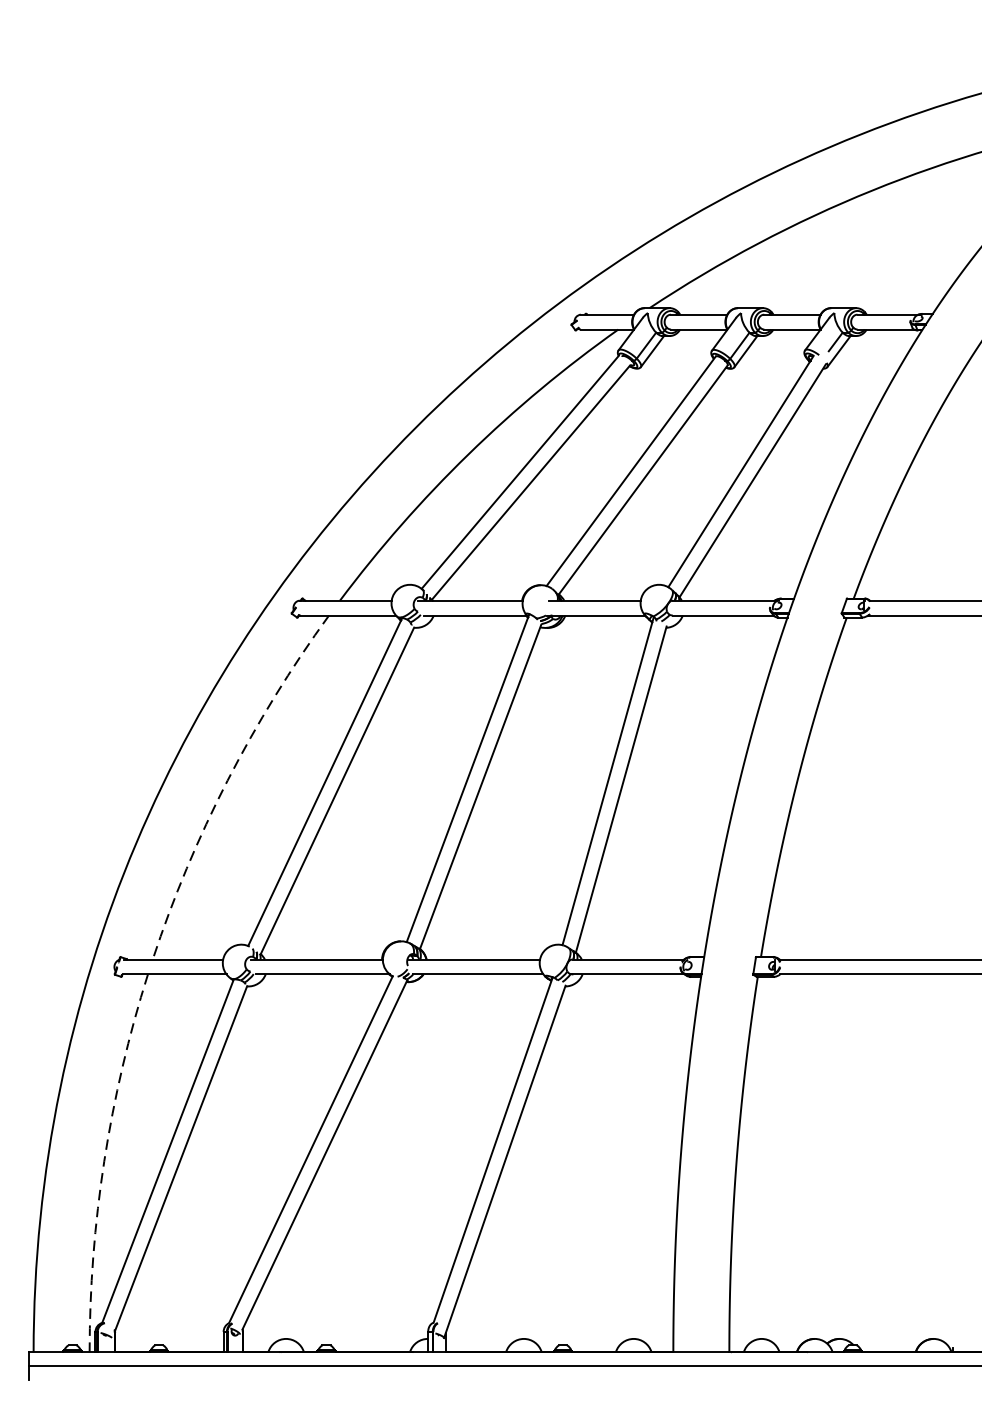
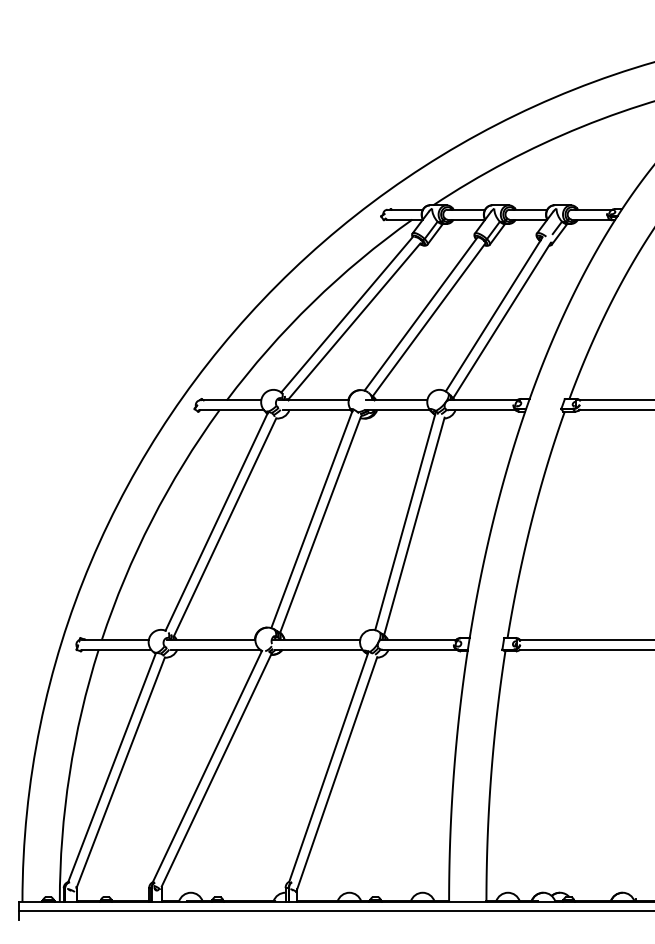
arc: (227, 780) -> (151, 520), dashed -> solid
arc: (104, 1161) -> (69, 774), dashed -> solid

